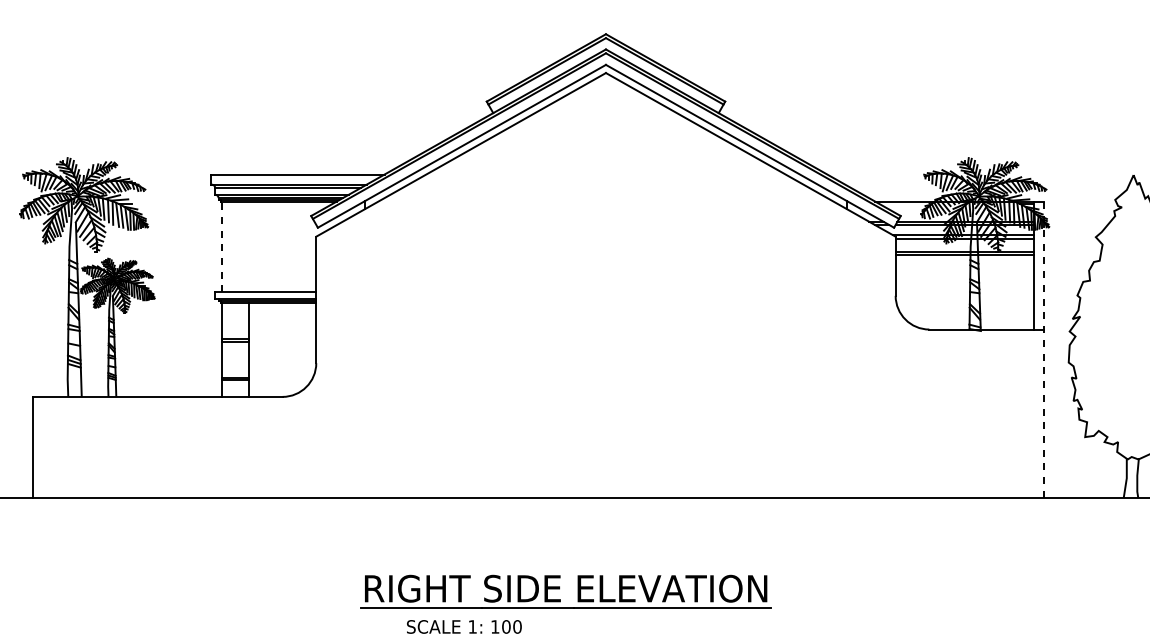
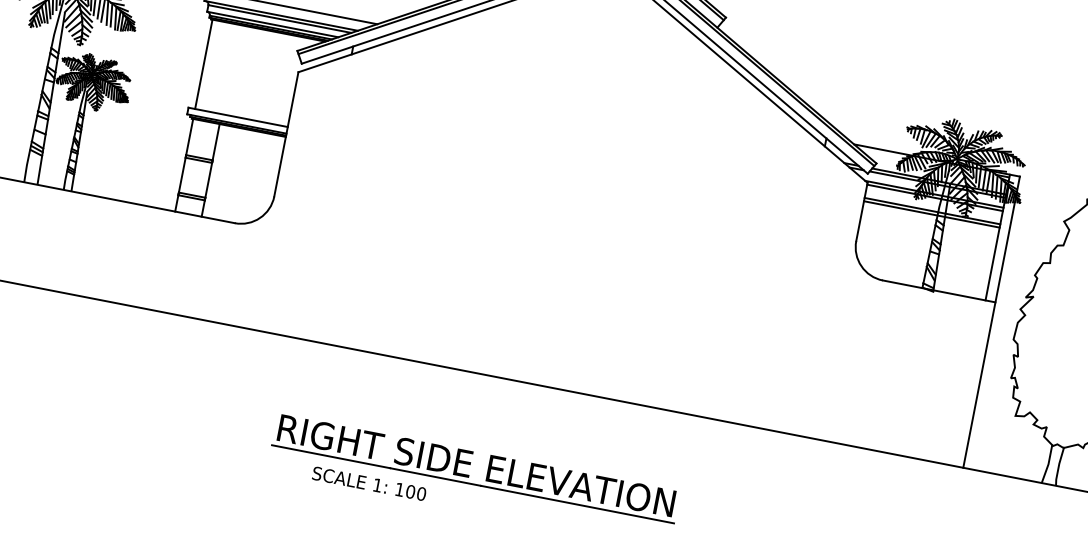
line: (221, 246) -> (203, 63), dashed -> solid
line: (1043, 349) -> (991, 321), dashed -> solid

